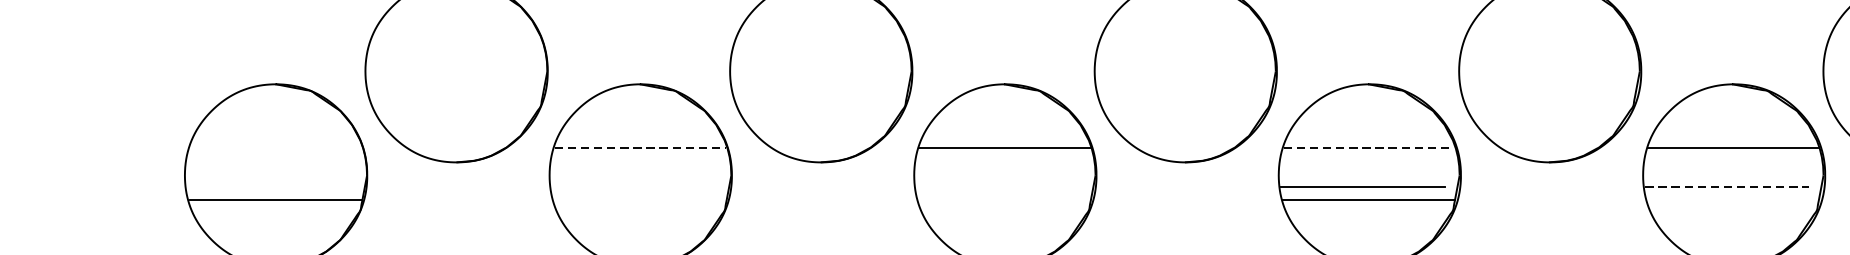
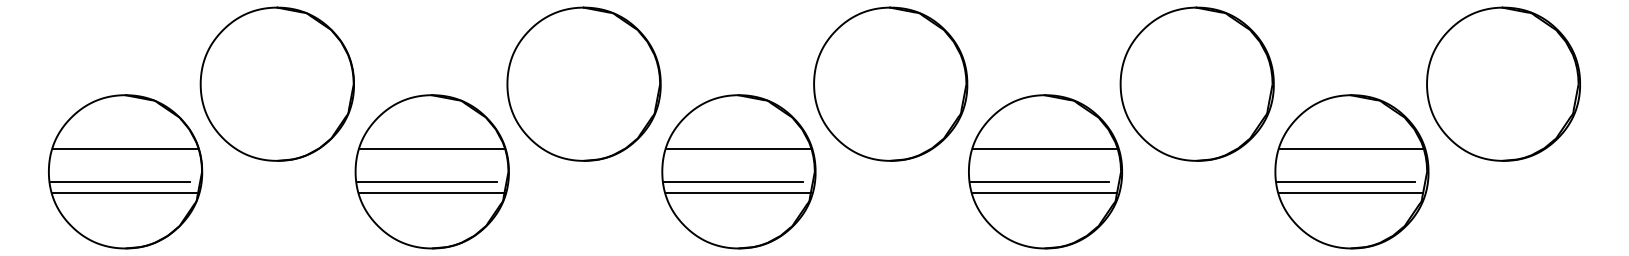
line: (276, 147) -> (125, 148), added
line: (639, 147) -> (431, 148), dashed -> solid
line: (1368, 147) -> (1044, 148), dashed -> solid
line: (270, 186) -> (120, 181), added
line: (633, 186) -> (426, 181), added
line: (998, 186) -> (733, 181), added
line: (1727, 186) -> (1346, 181), dashed -> solid
line: (639, 199) -> (431, 192), added
line: (1004, 199) -> (738, 192), added
line: (1733, 199) -> (1351, 192), added

